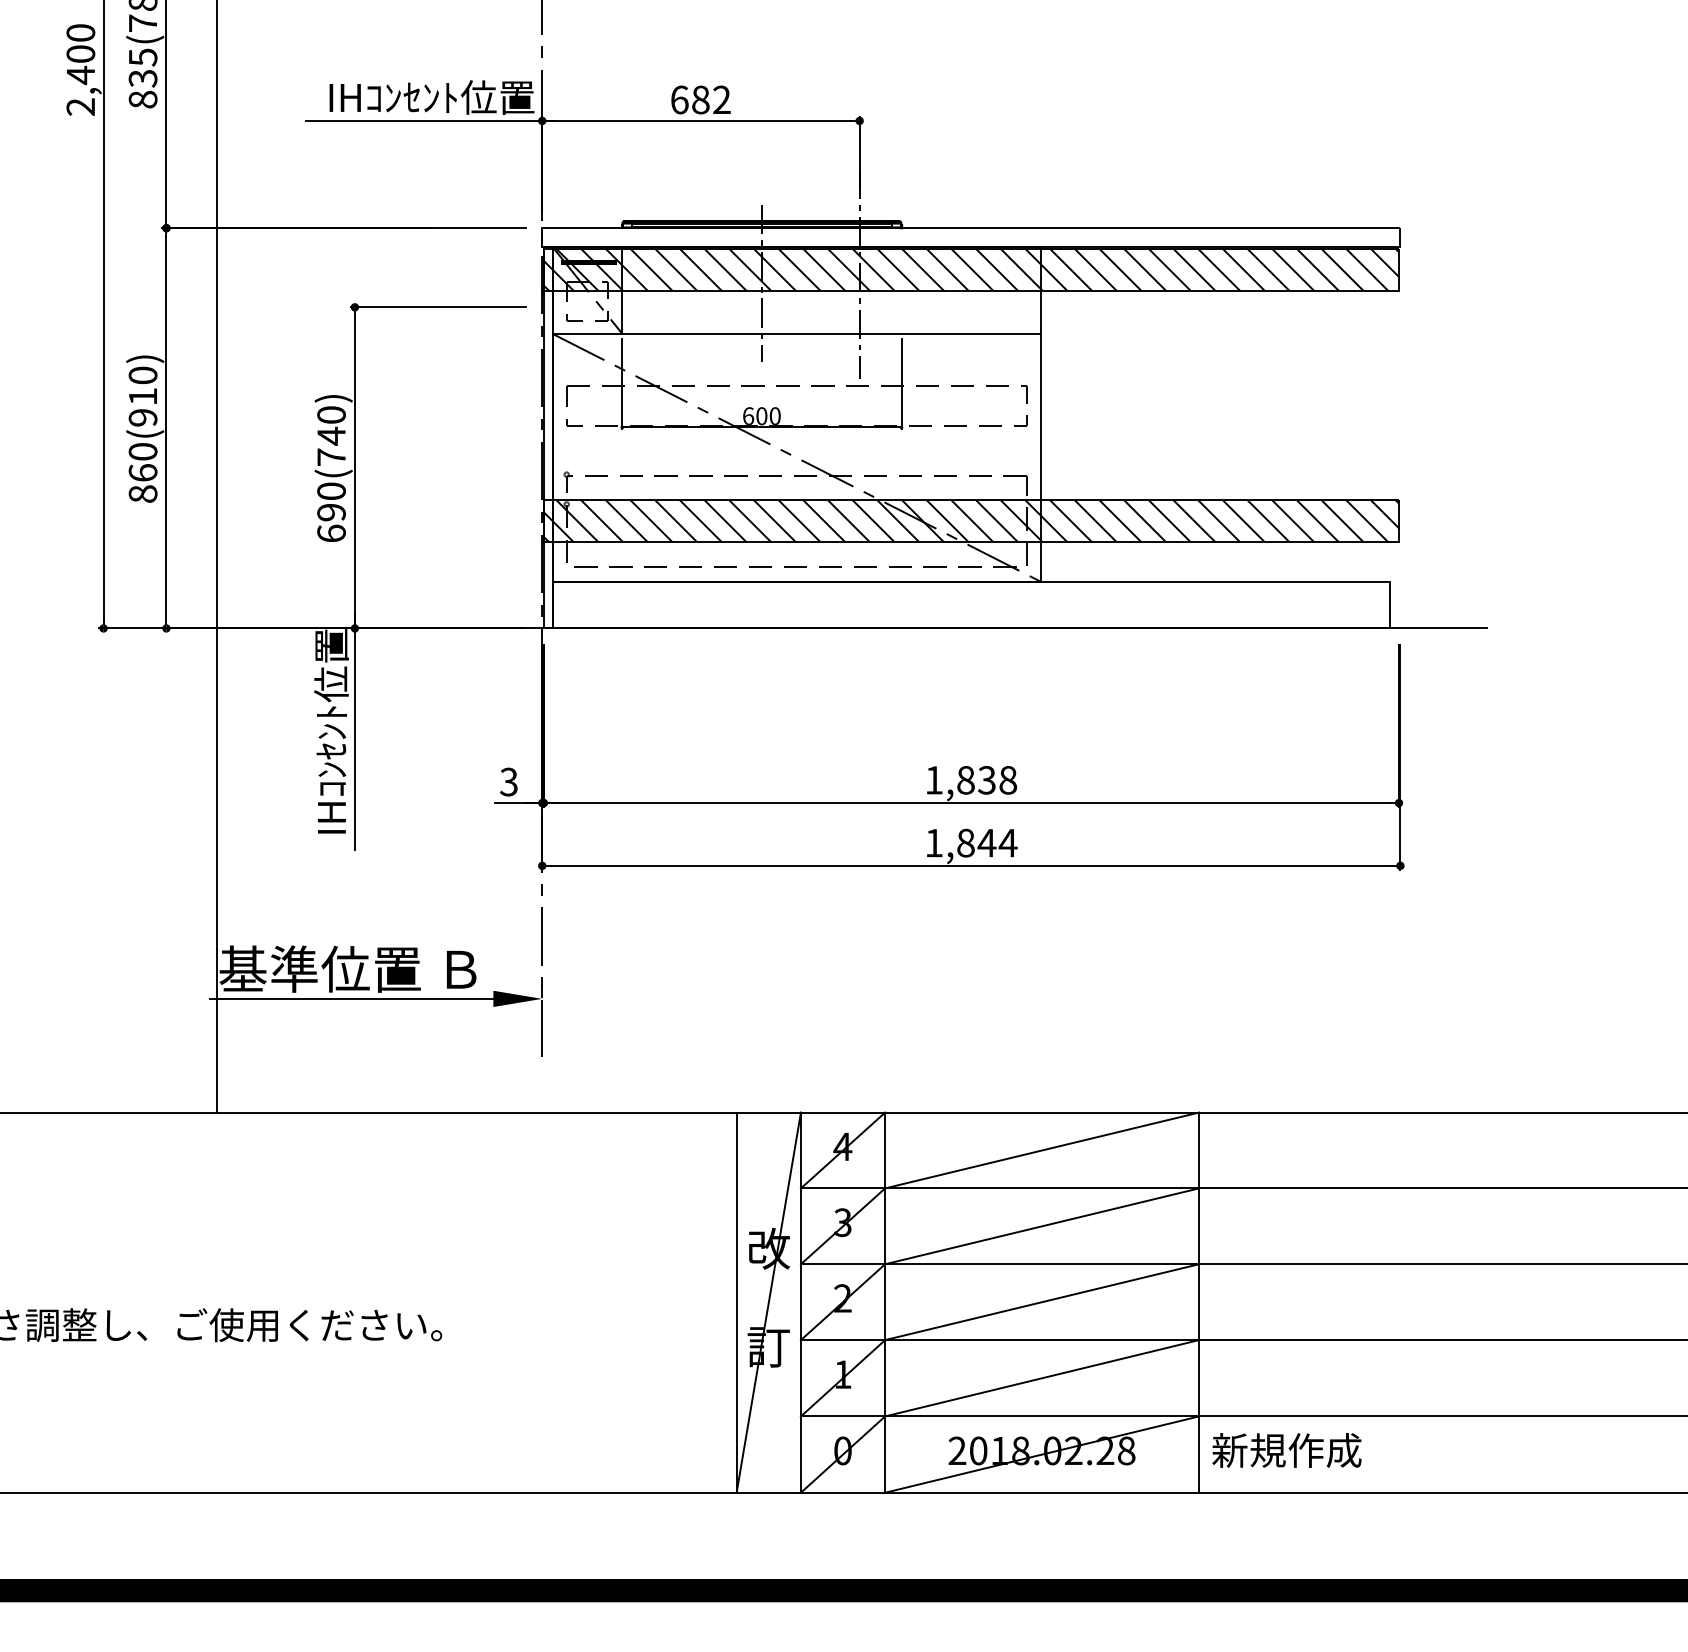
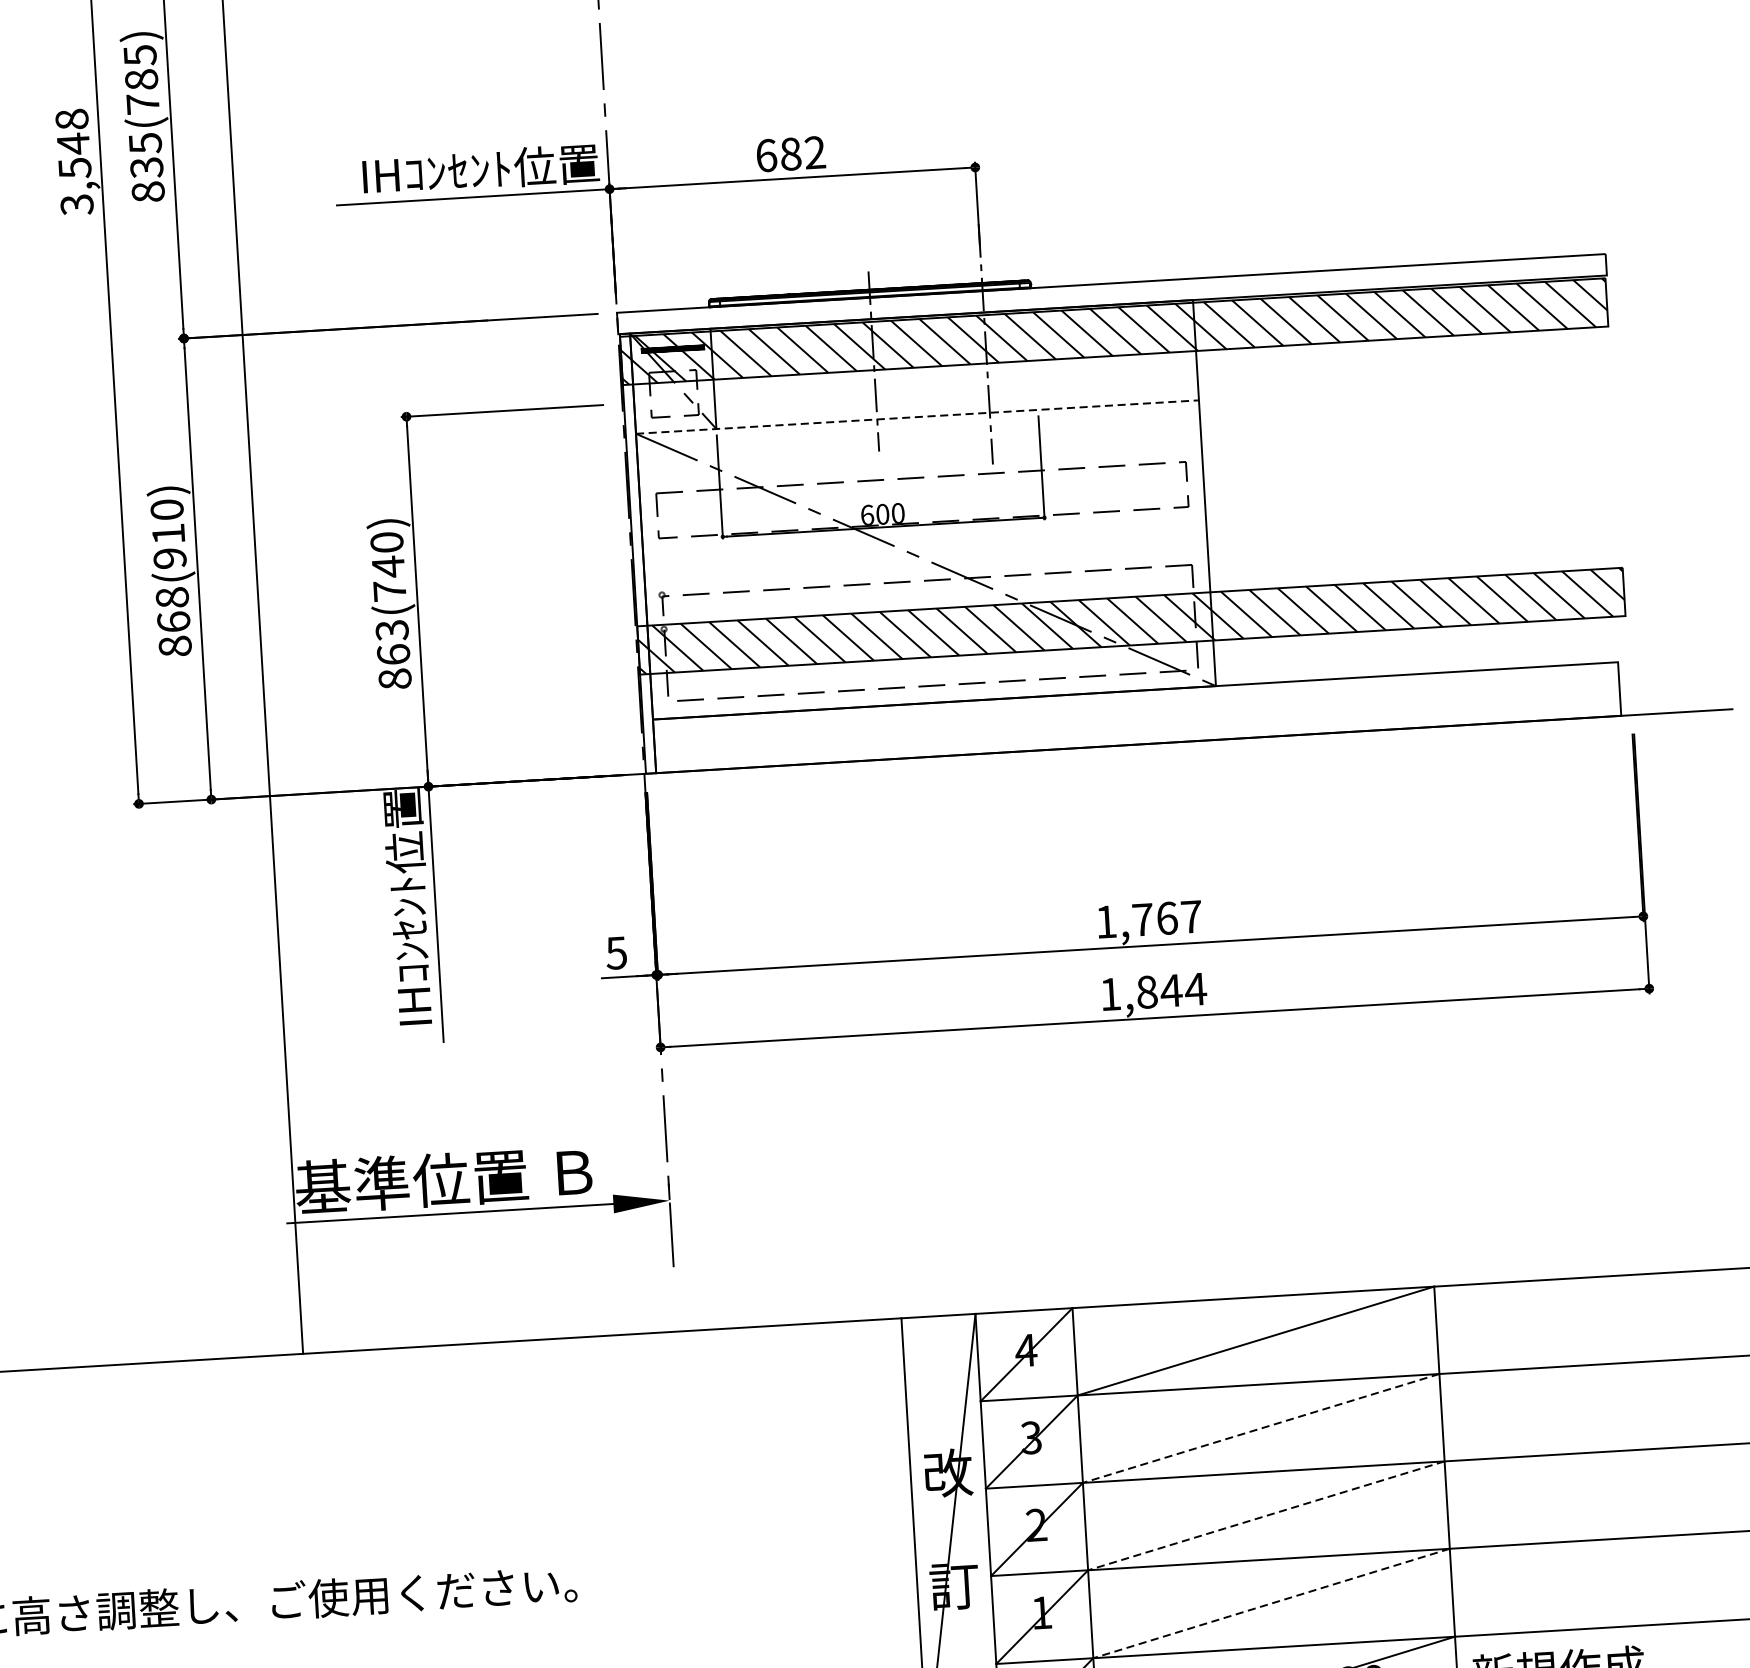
text: (80, 70) -> (74, 162), 2,400 -> 3,548
line: (797, 333) -> (918, 416), solid -> dashed
text: (143, 451) -> (172, 597), 860(910) -> 868(910)
text: (331, 512) -> (393, 654), 690(740) -> 863(740)
text: (987, 779) -> (1167, 917), 1,838 -> 1,767
text: (508, 781) -> (615, 952), 3 -> 5
line: (1041, 1226) -> (1260, 1428), solid -> dashed
line: (1041, 1302) -> (1265, 1516), solid -> dashed
line: (1042, 1378) -> (1272, 1603), solid -> dashed

